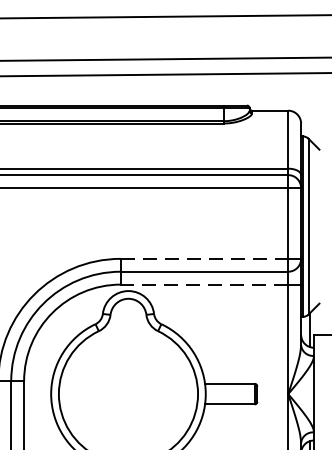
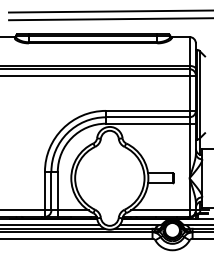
line: (203, 258) -> (147, 110), dashed -> solid
line: (203, 284) -> (147, 123), dashed -> solid

